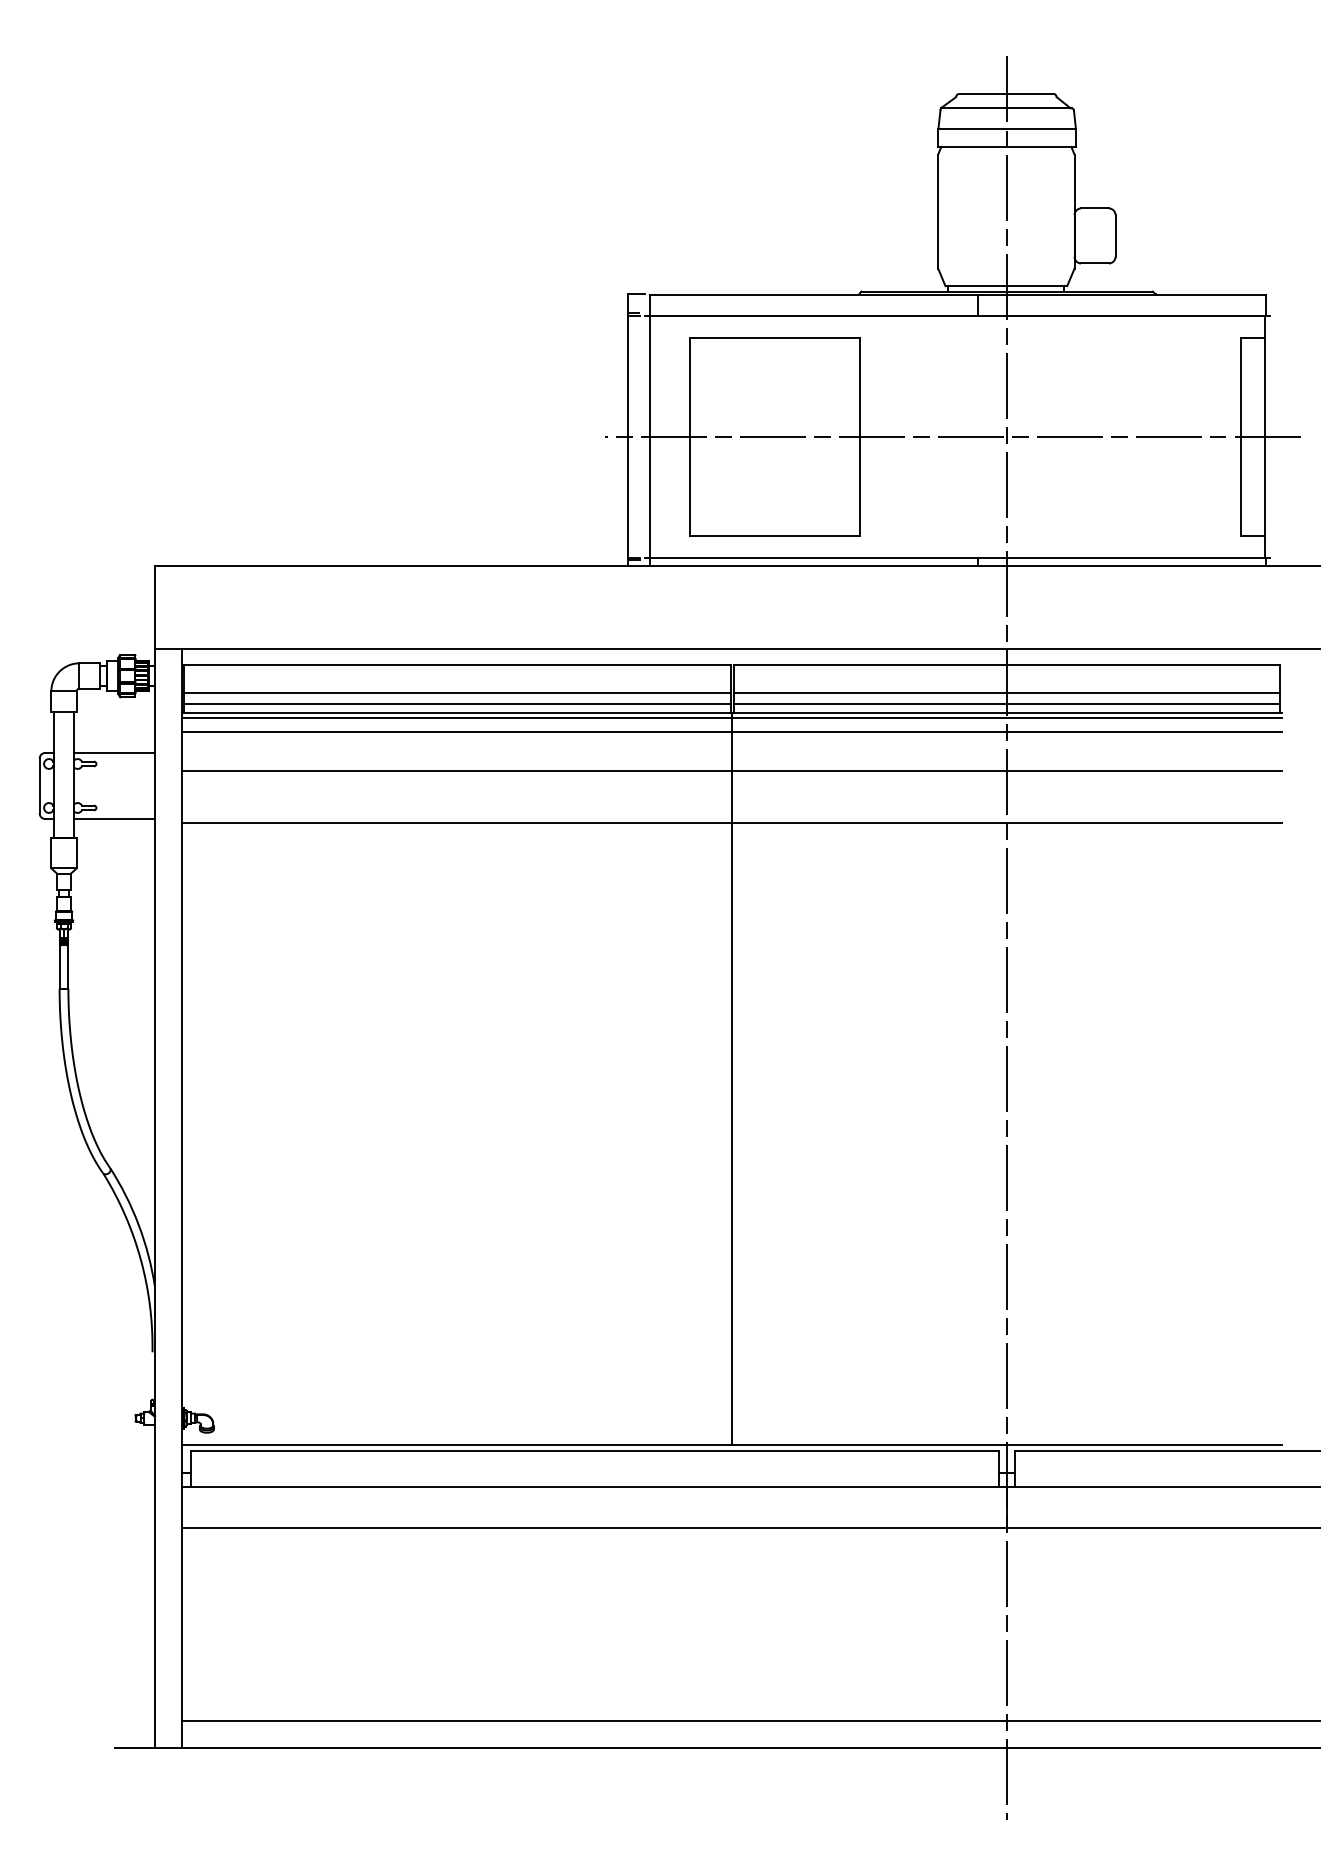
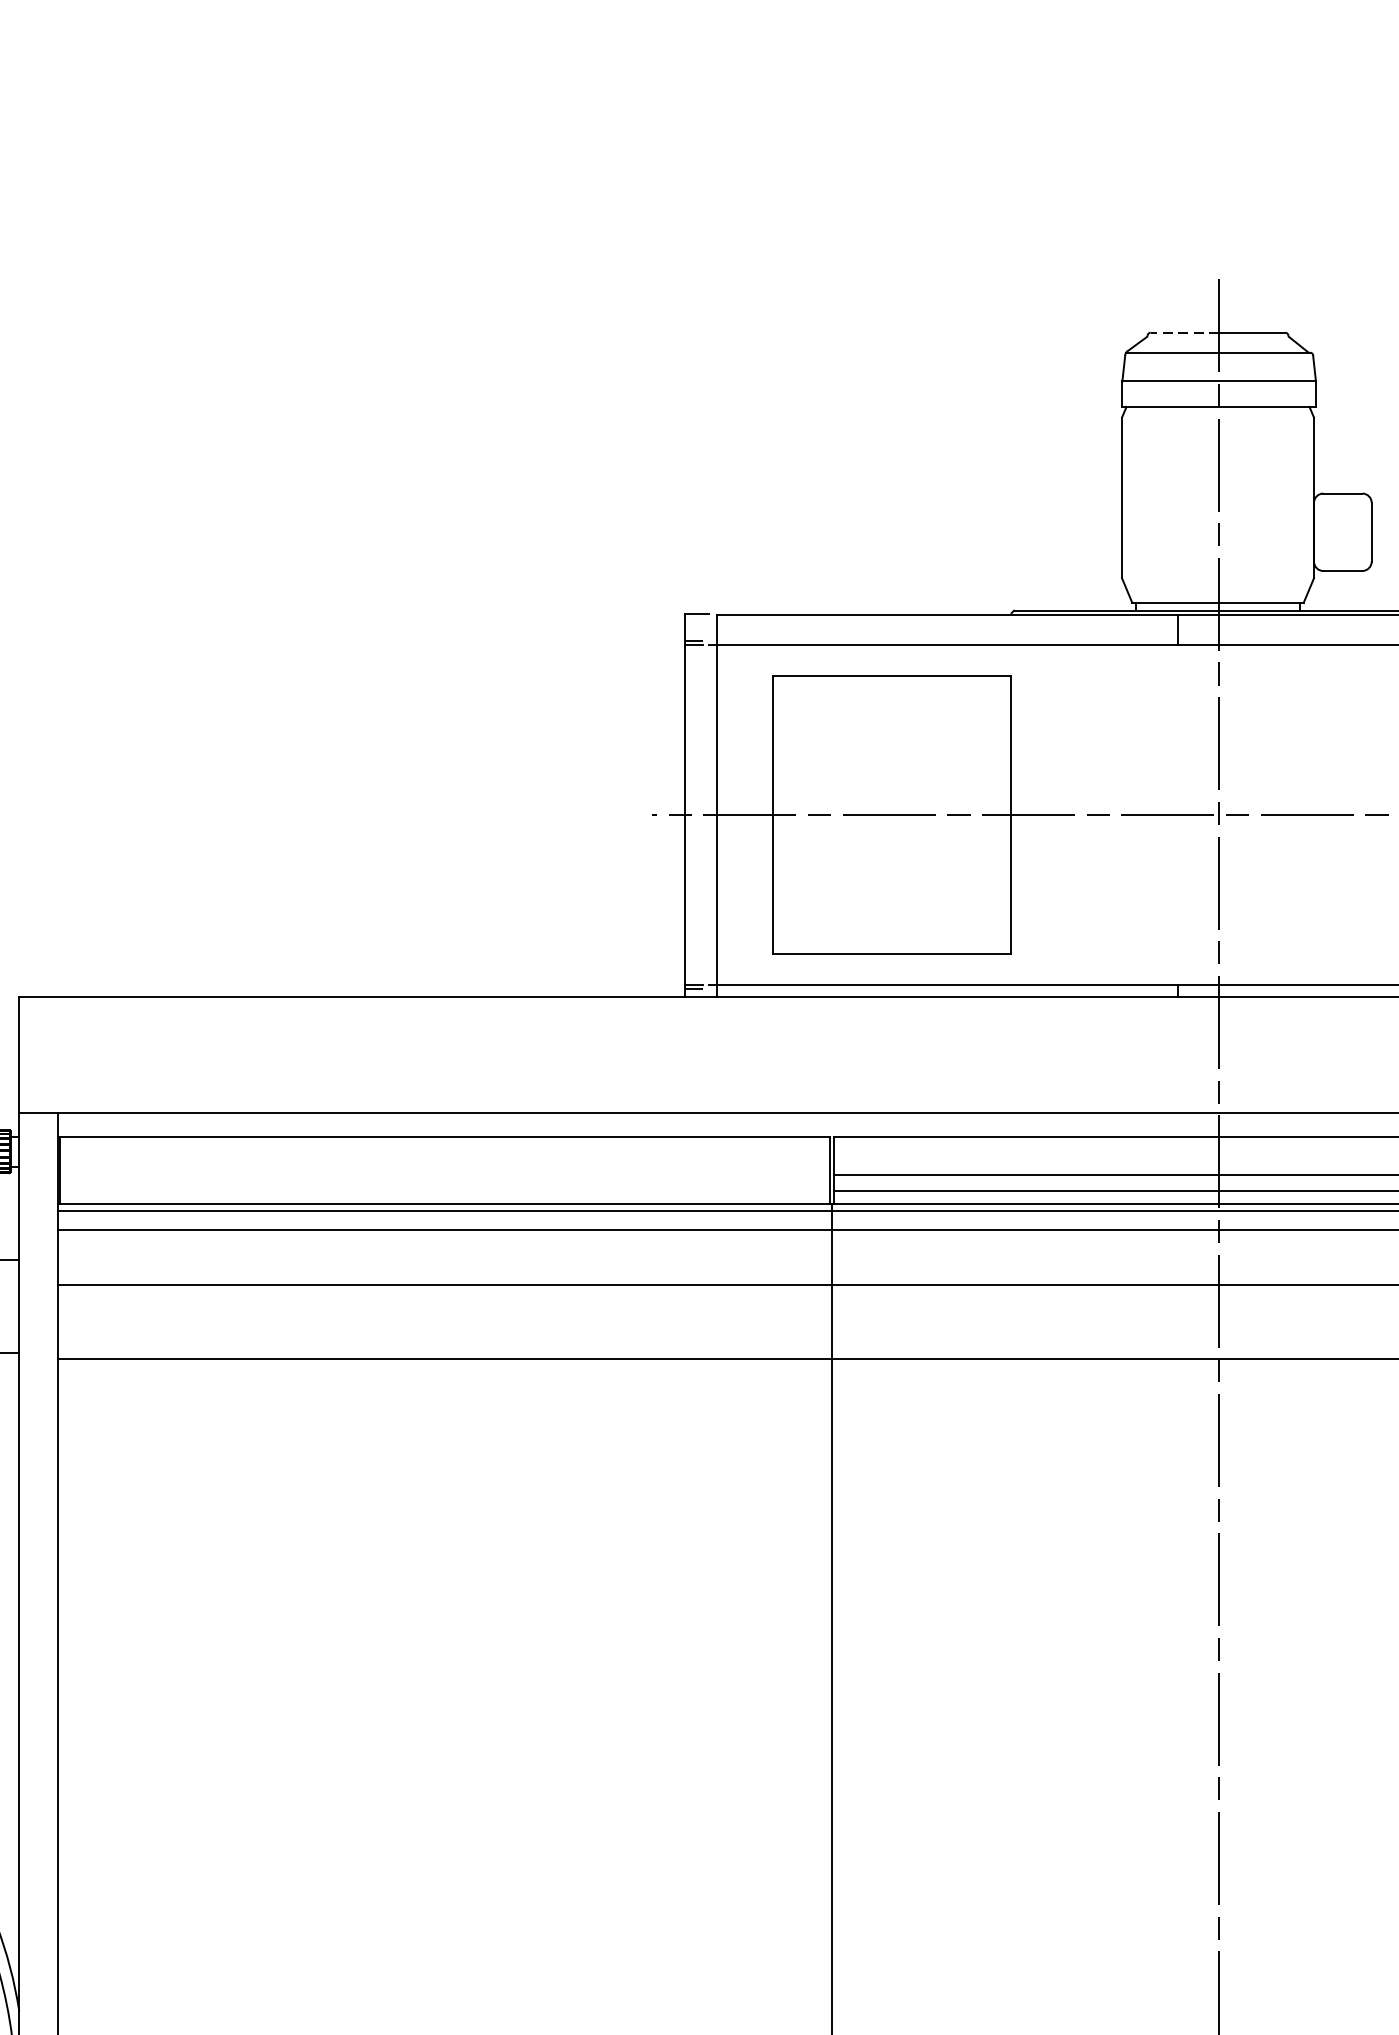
line: (982, 94) -> (1184, 333), solid -> dashed
line: (457, 692) -> (445, 1175), removed
line: (457, 703) -> (445, 1190), removed

